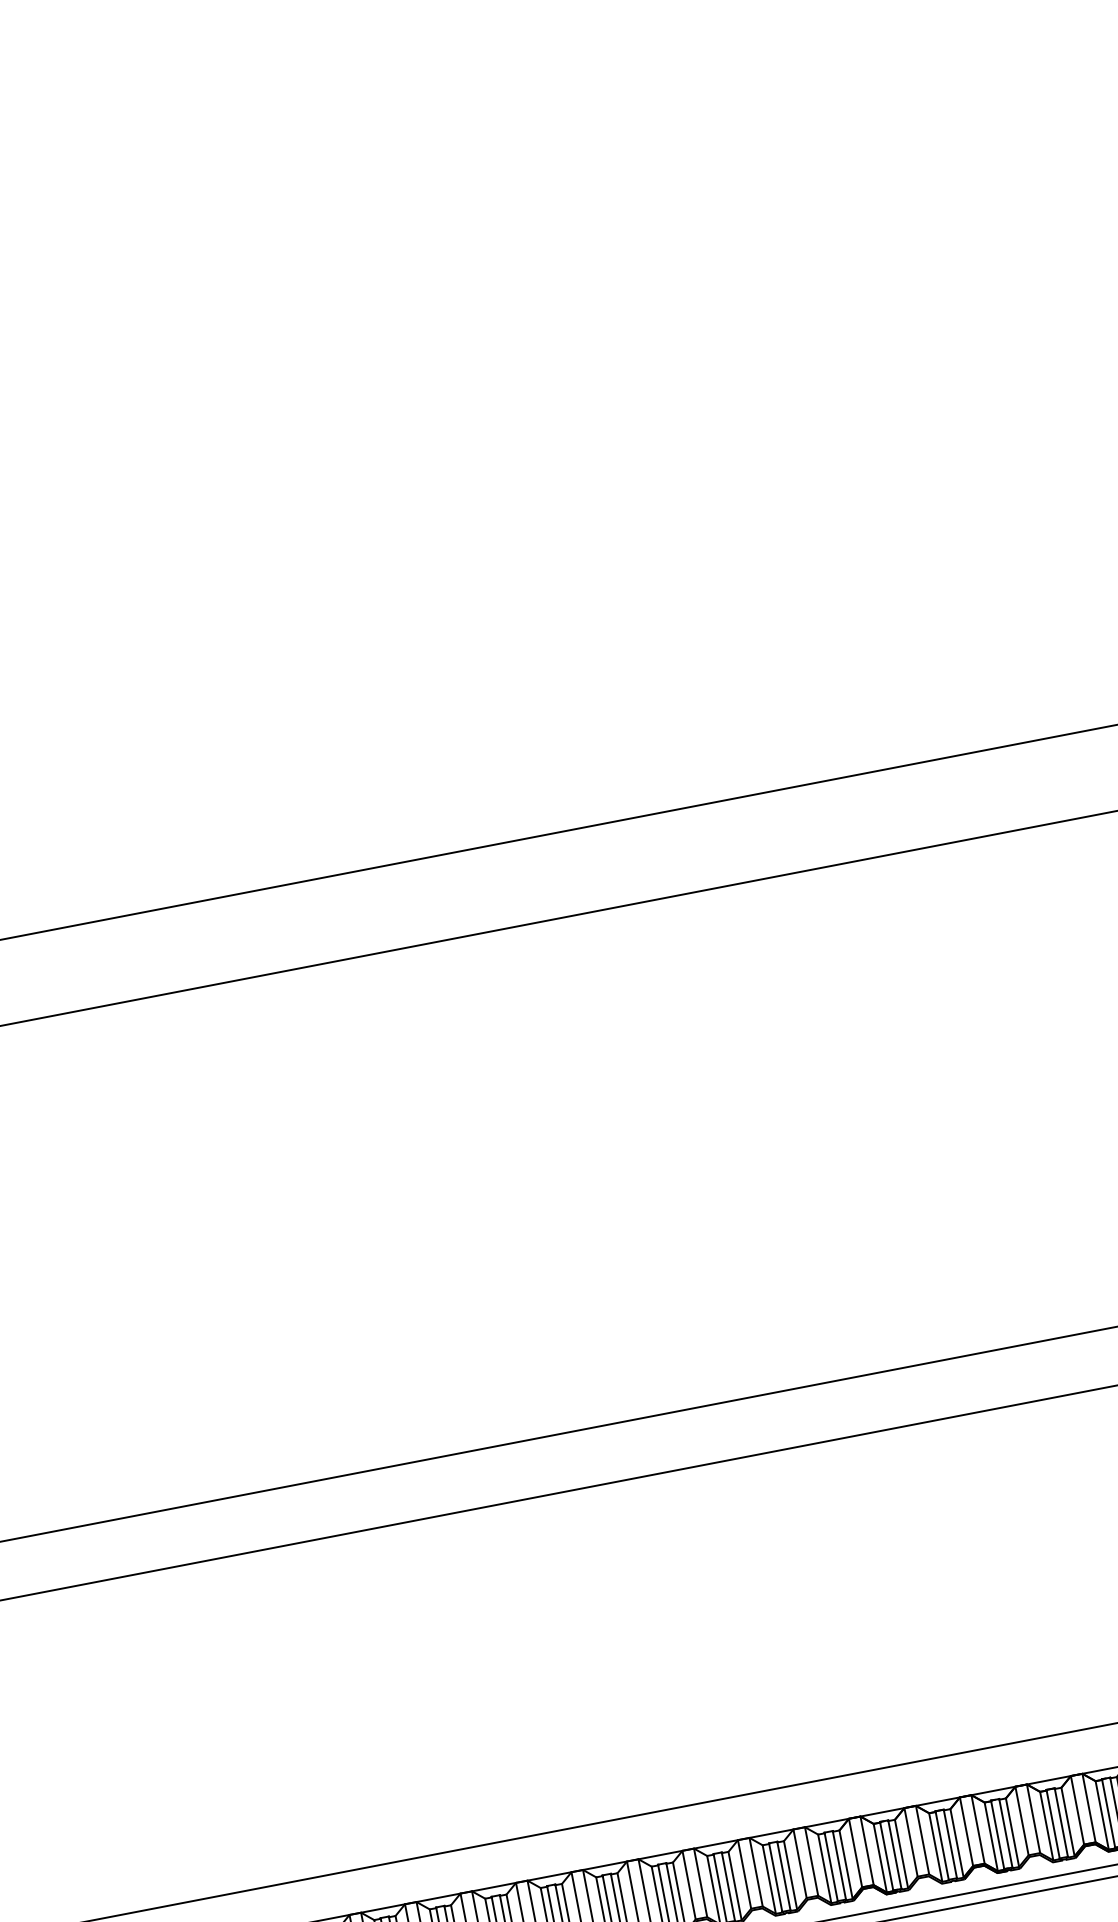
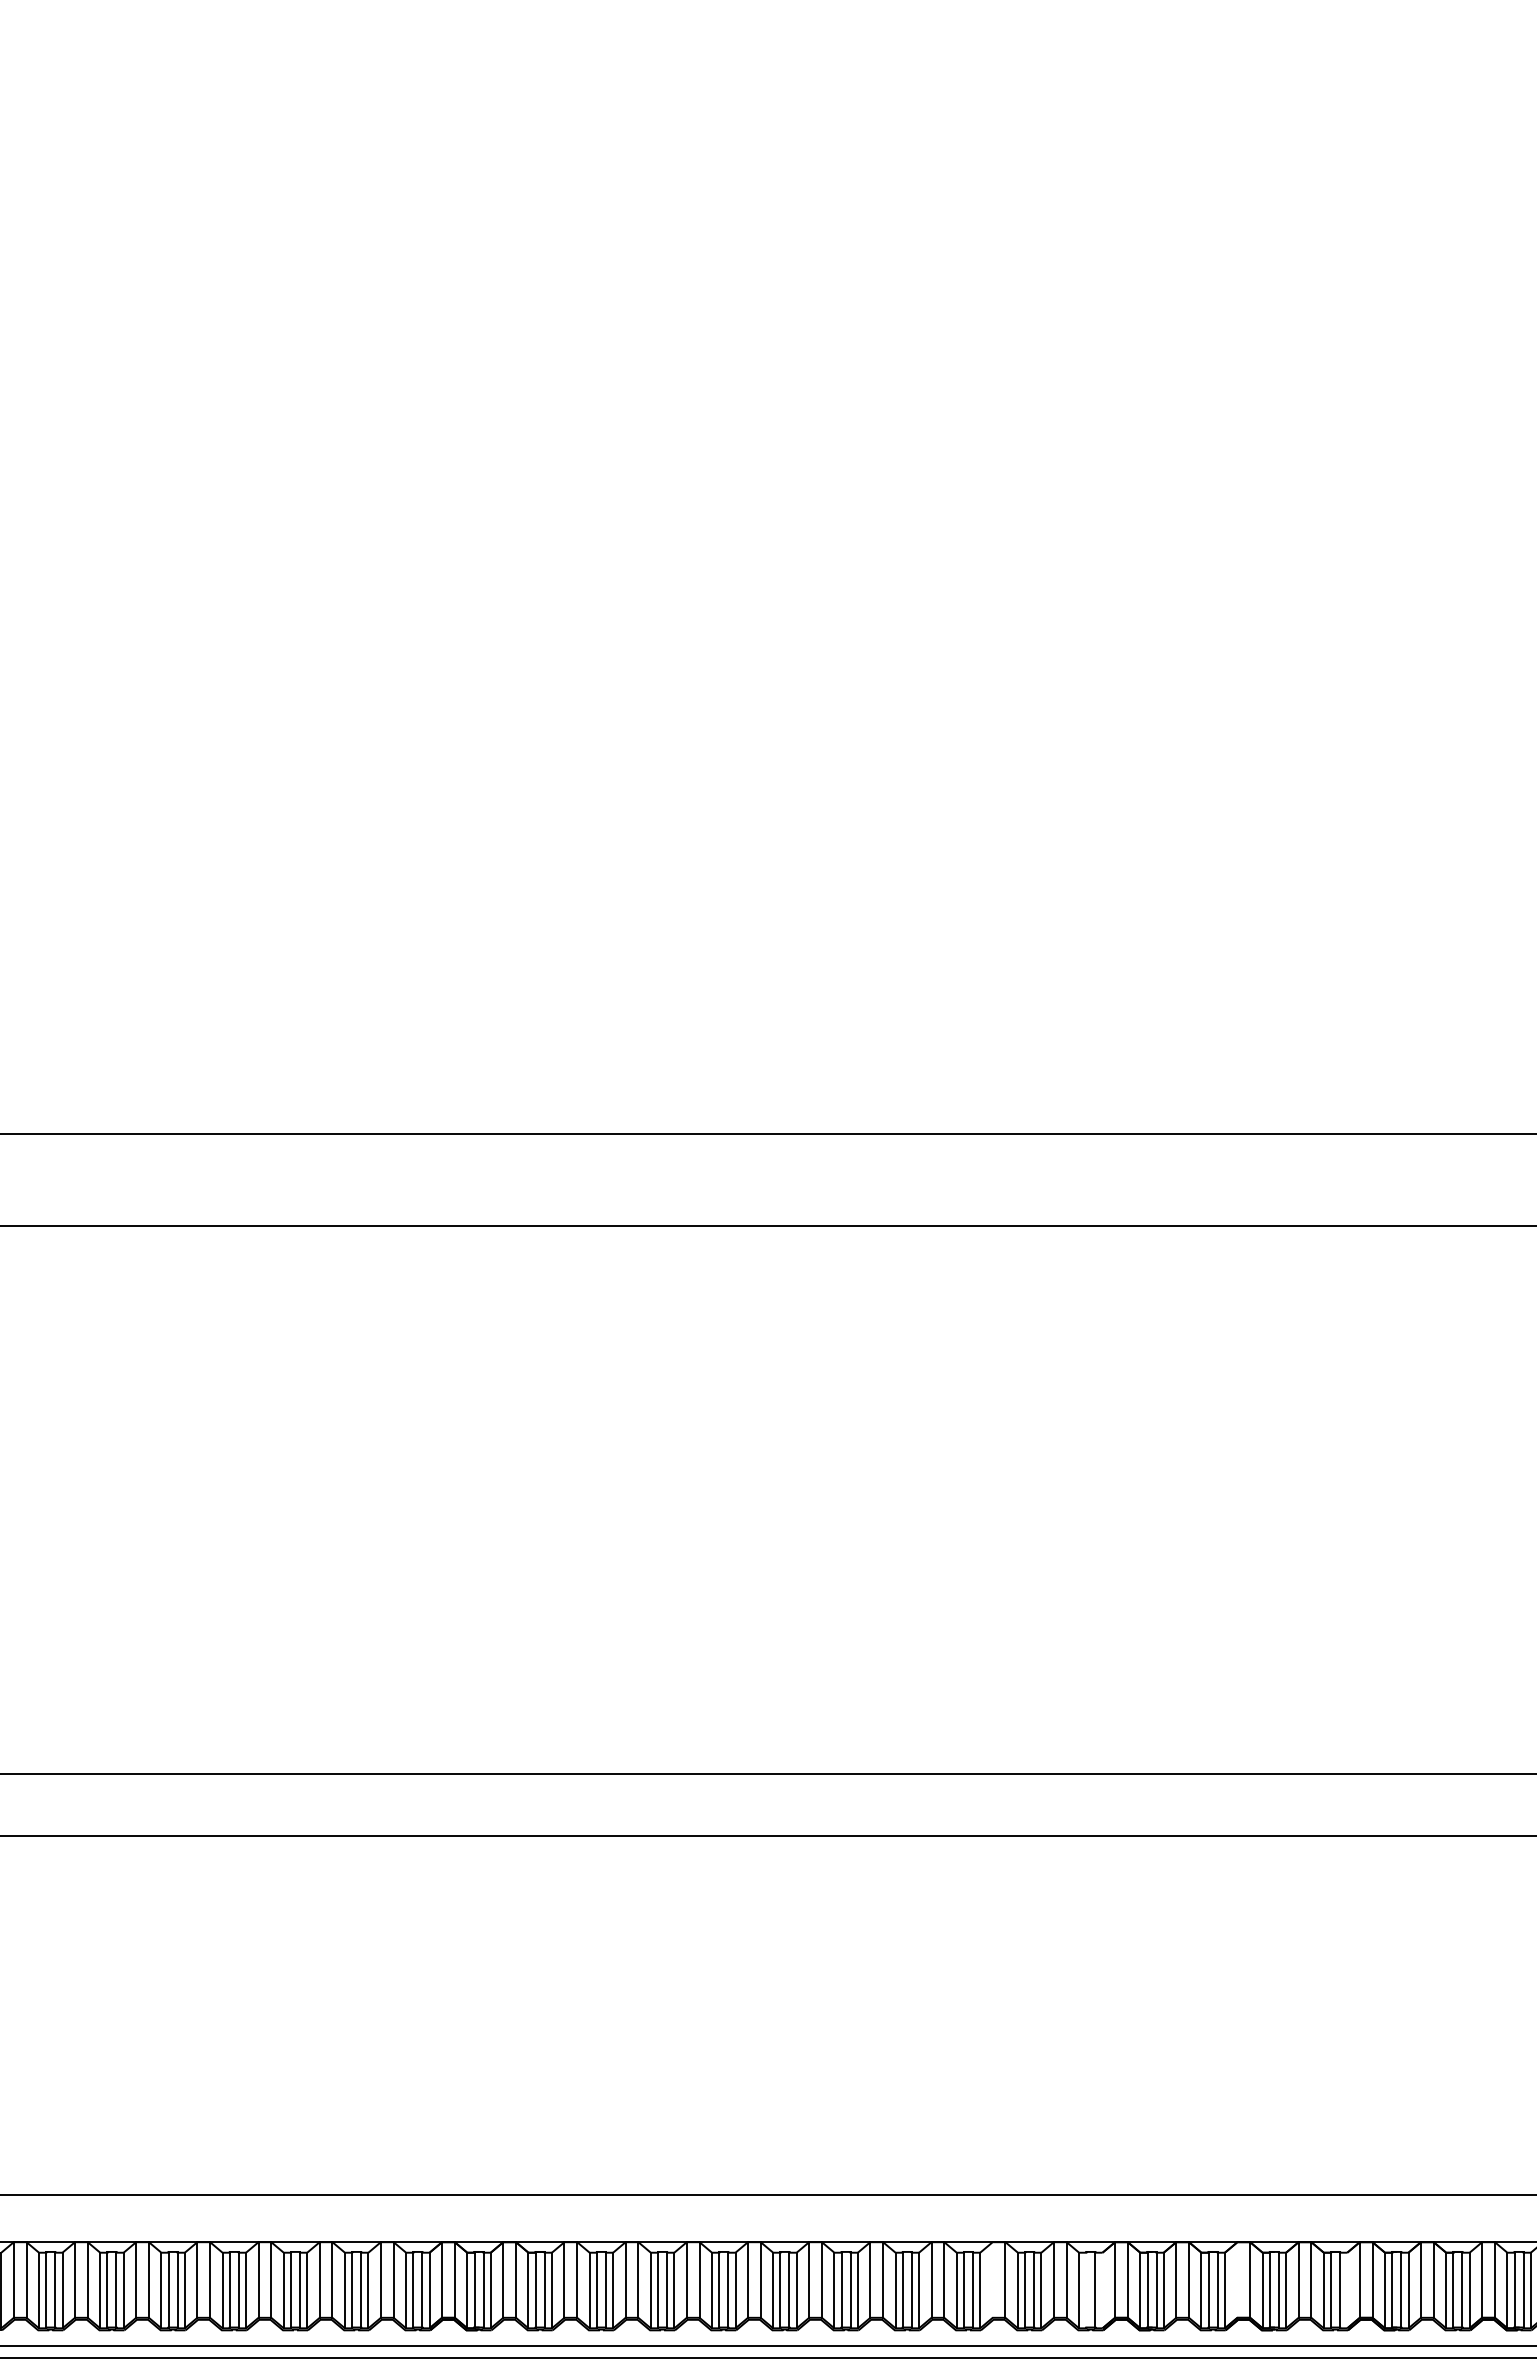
line: (1068, 1821) -> (1347, 2290), removed
line: (966, 1831) -> (1237, 2279), removed
line: (845, 1864) -> (1102, 2290), removed
line: (831, 1866) -> (1086, 2289), removed
line: (744, 1874) -> (992, 2279), removed

